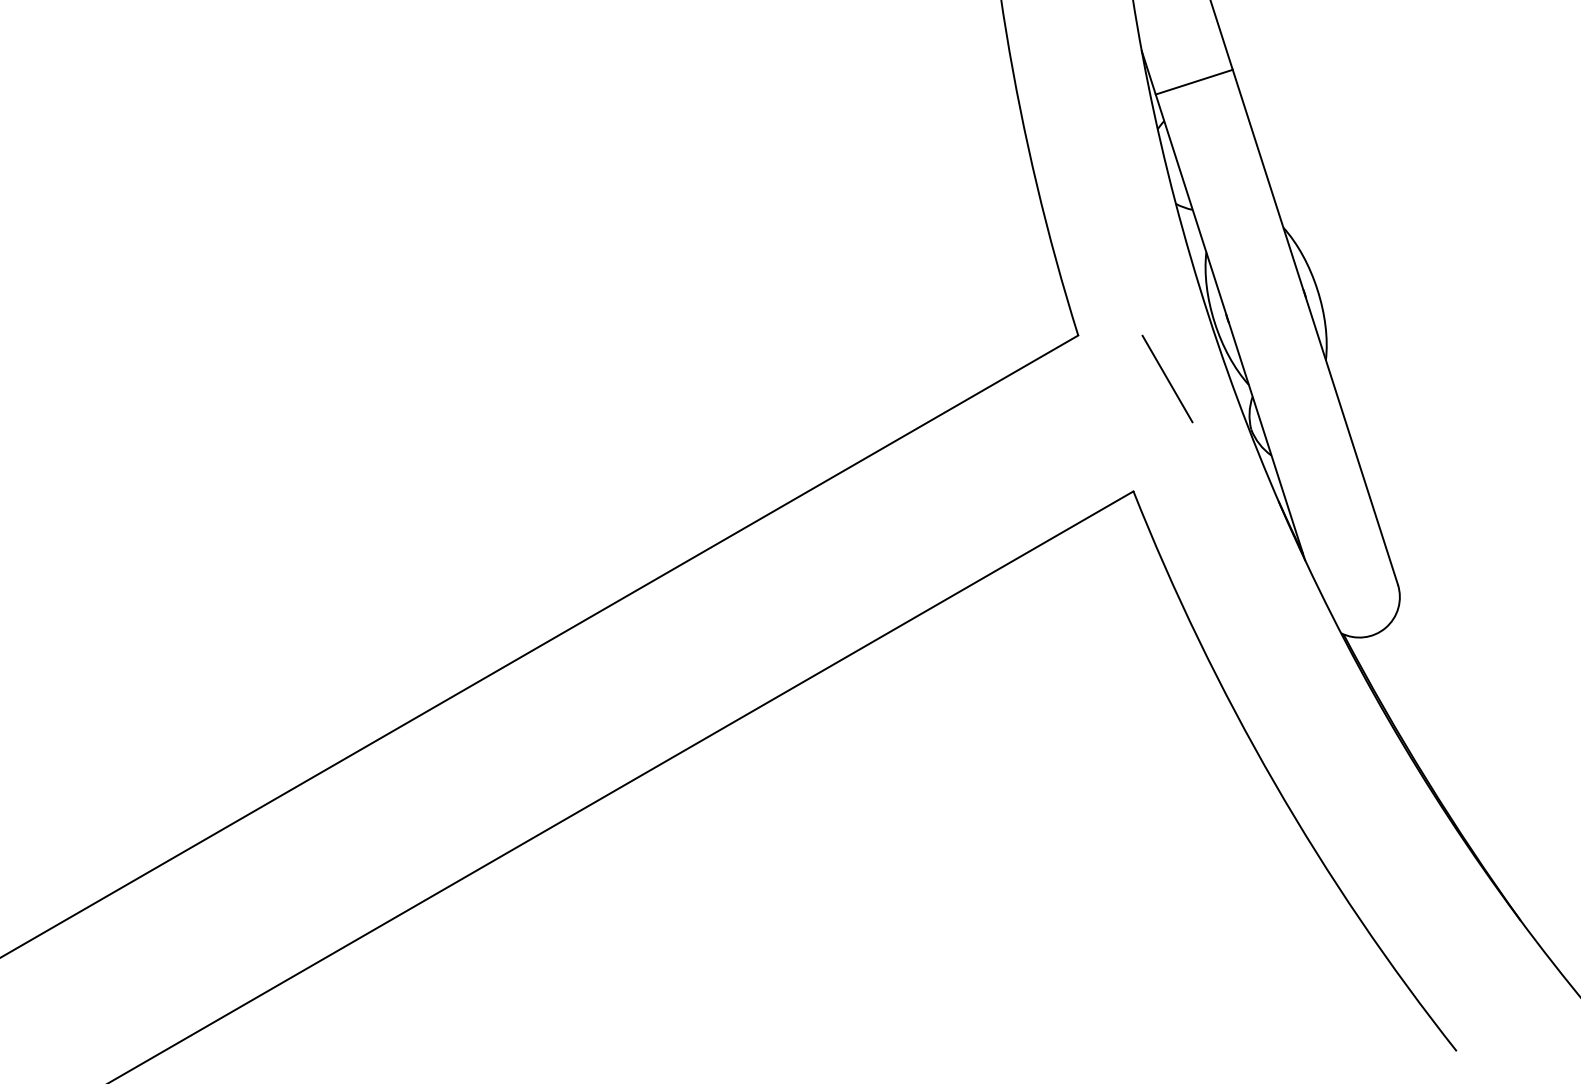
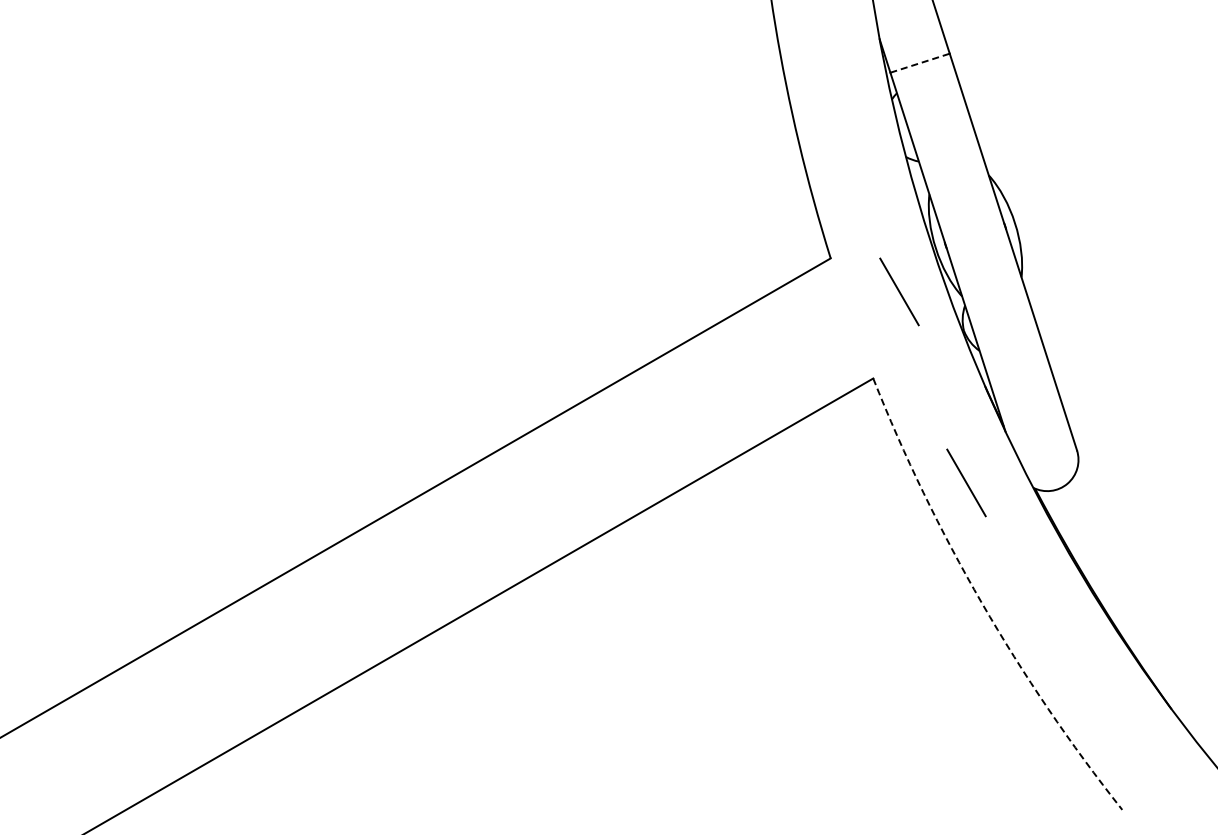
line: (1194, 82) -> (920, 63), solid -> dashed
line: (1254, 626) -> (966, 482), added
arc: (1275, 783) -> (982, 603), solid -> dashed

